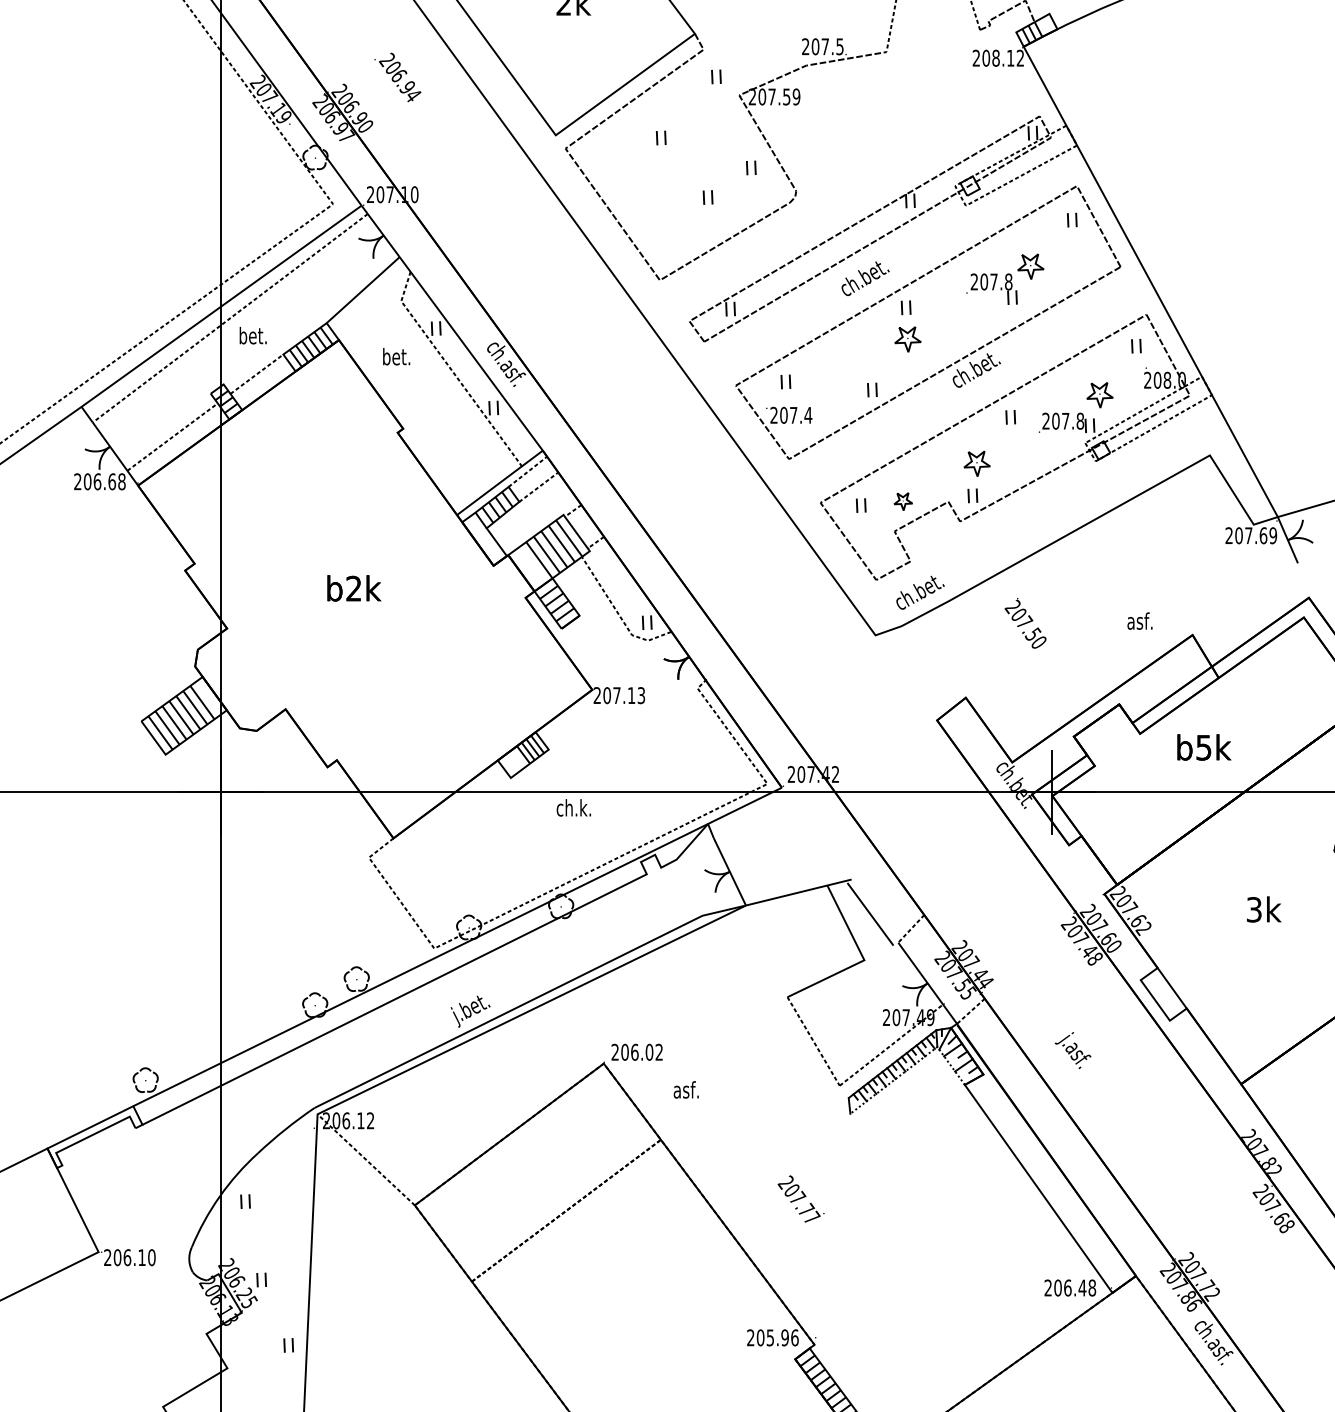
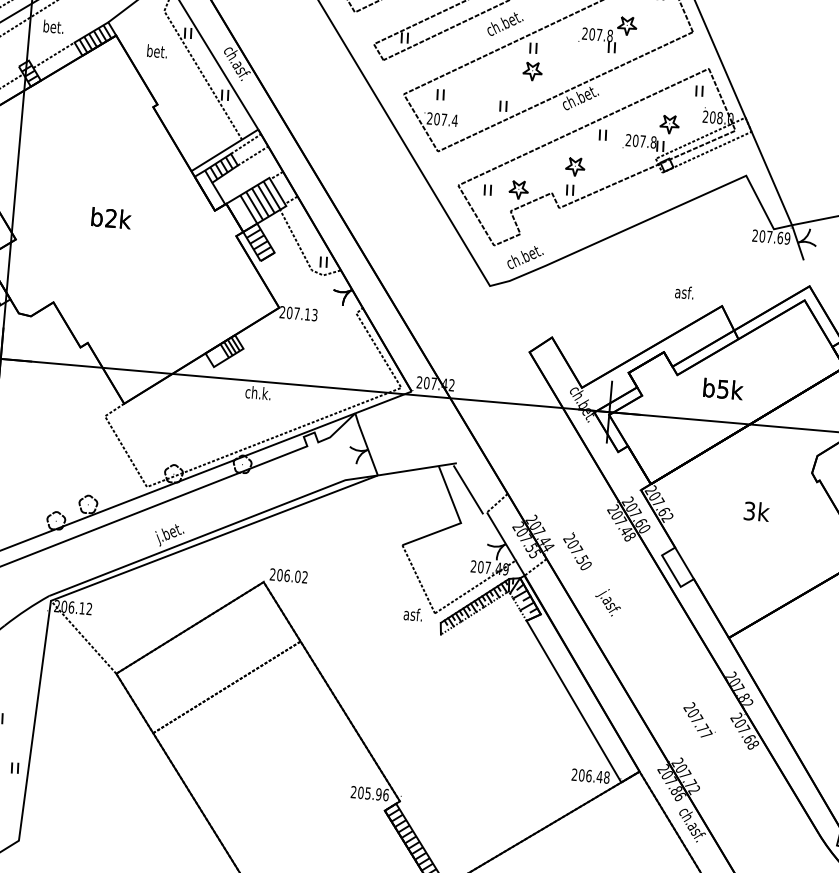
part: (903, 501) -> (519, 189), size x1.43
text: (1025, 623) -> (577, 551), moved
text: (685, 1089) -> (412, 614), moved
text: (800, 1198) -> (699, 719), moved

